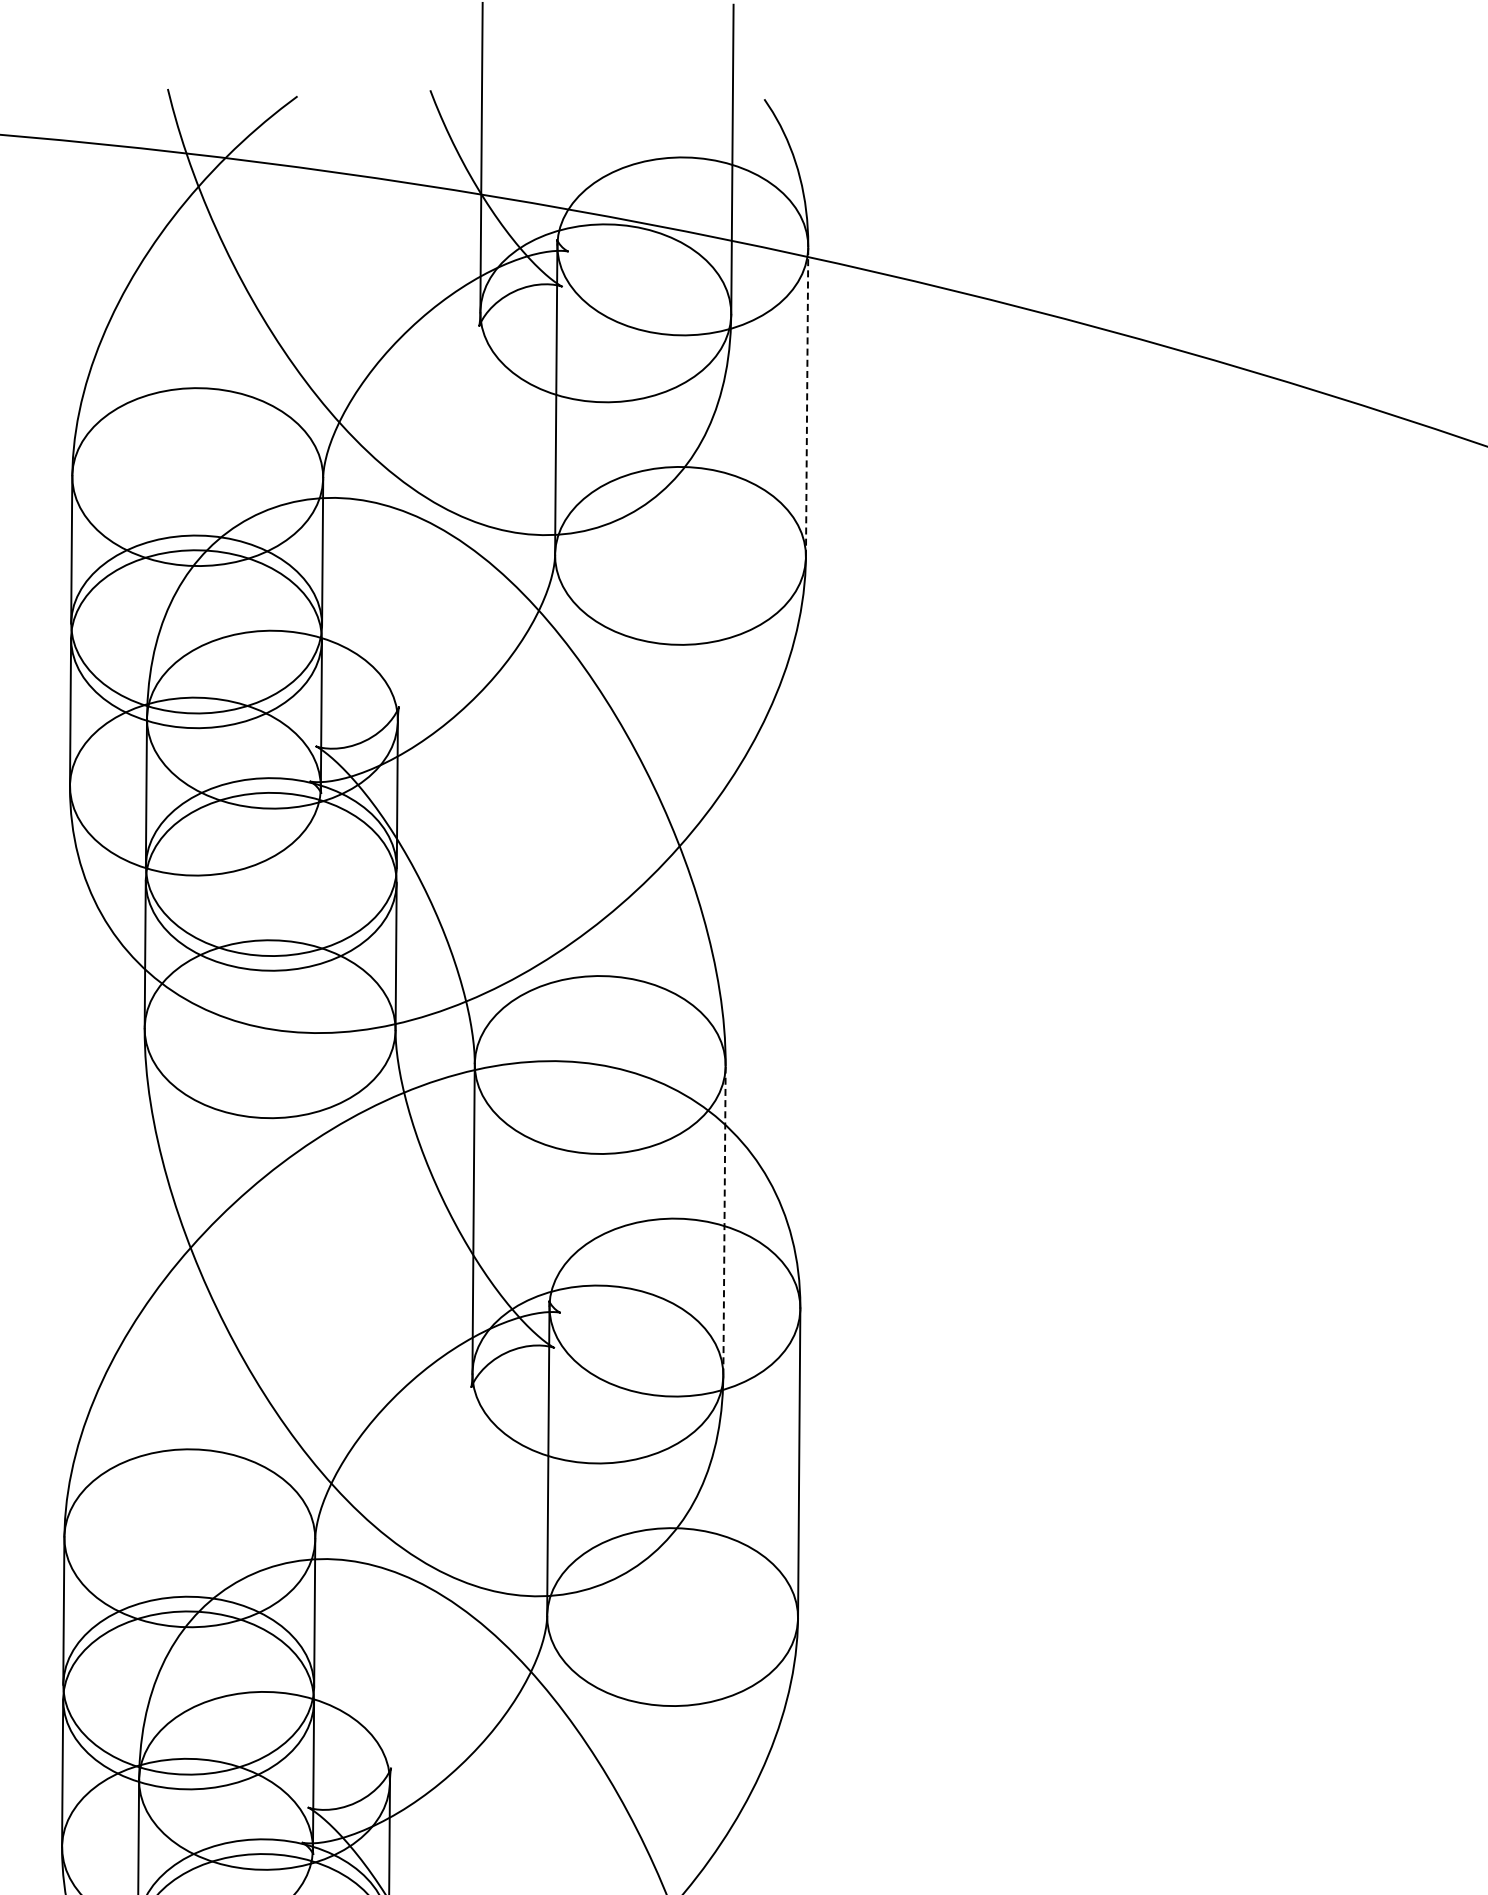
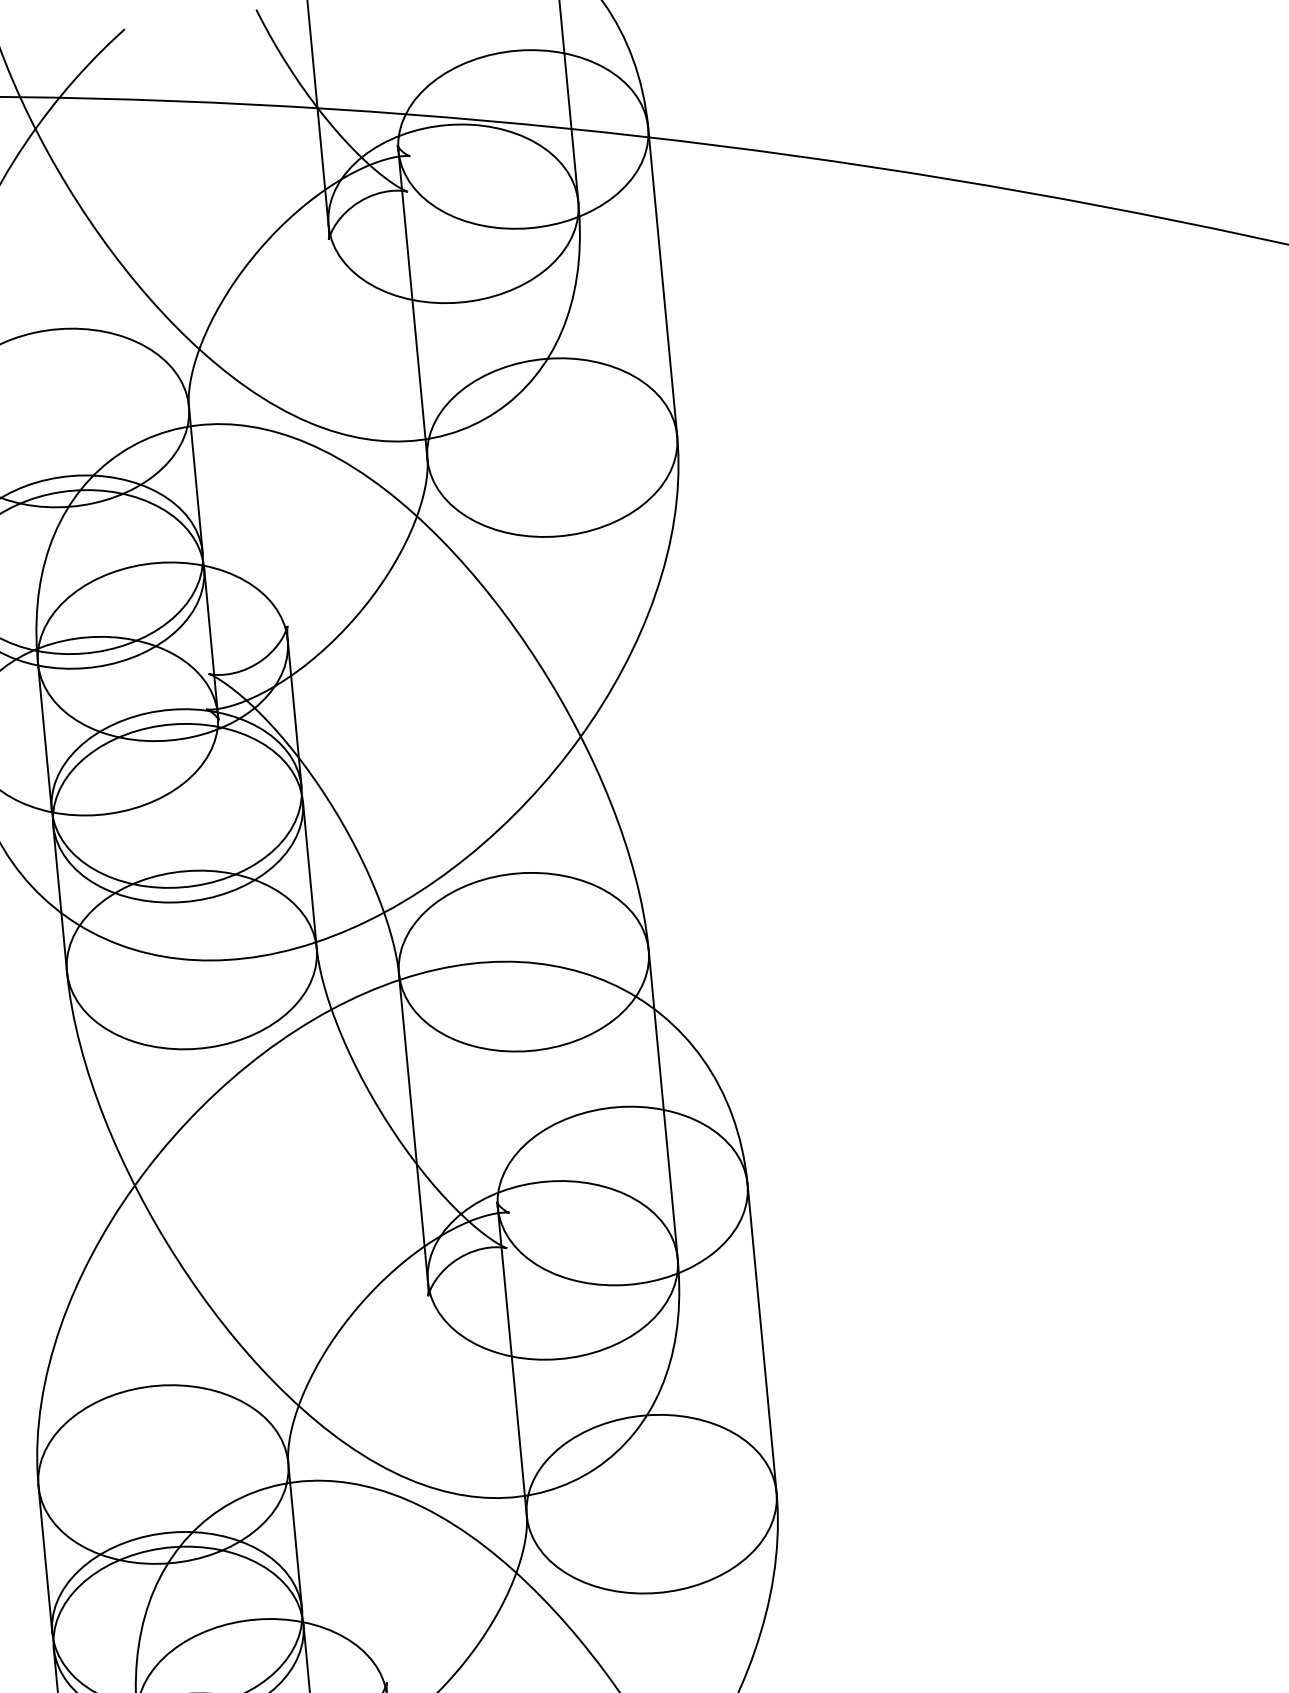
line: (807, 402) -> (663, 282), dashed -> solid
line: (724, 1220) -> (663, 1104), dashed -> solid

